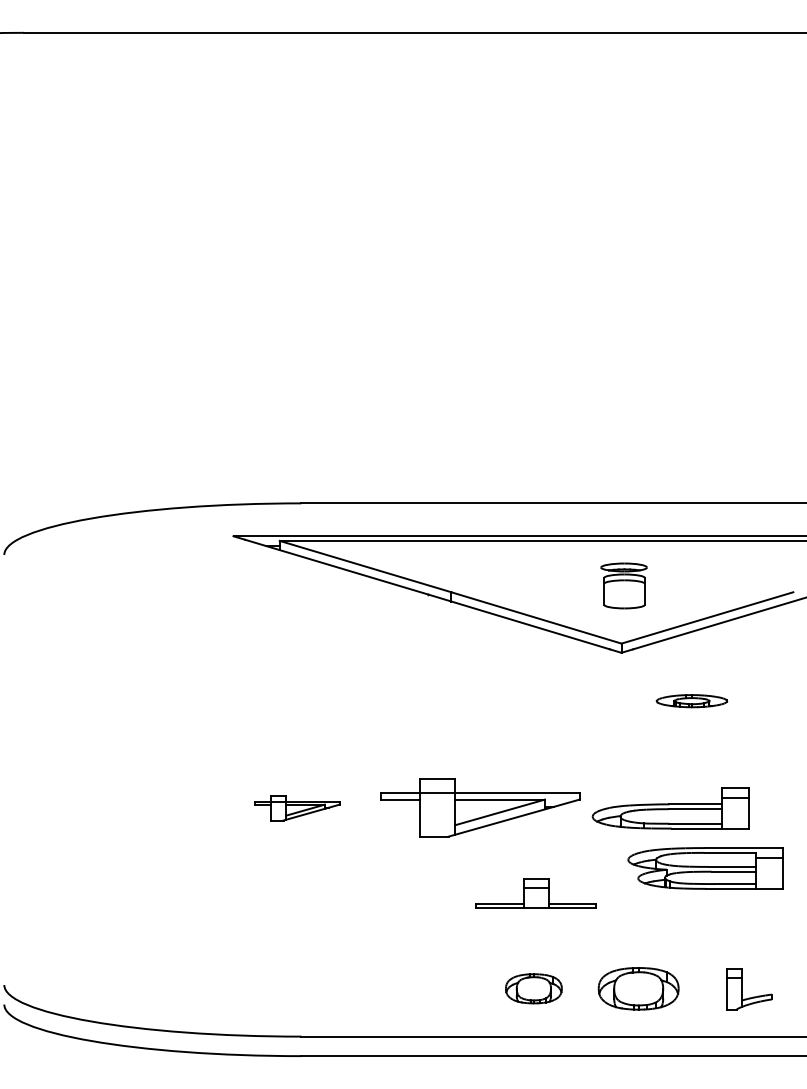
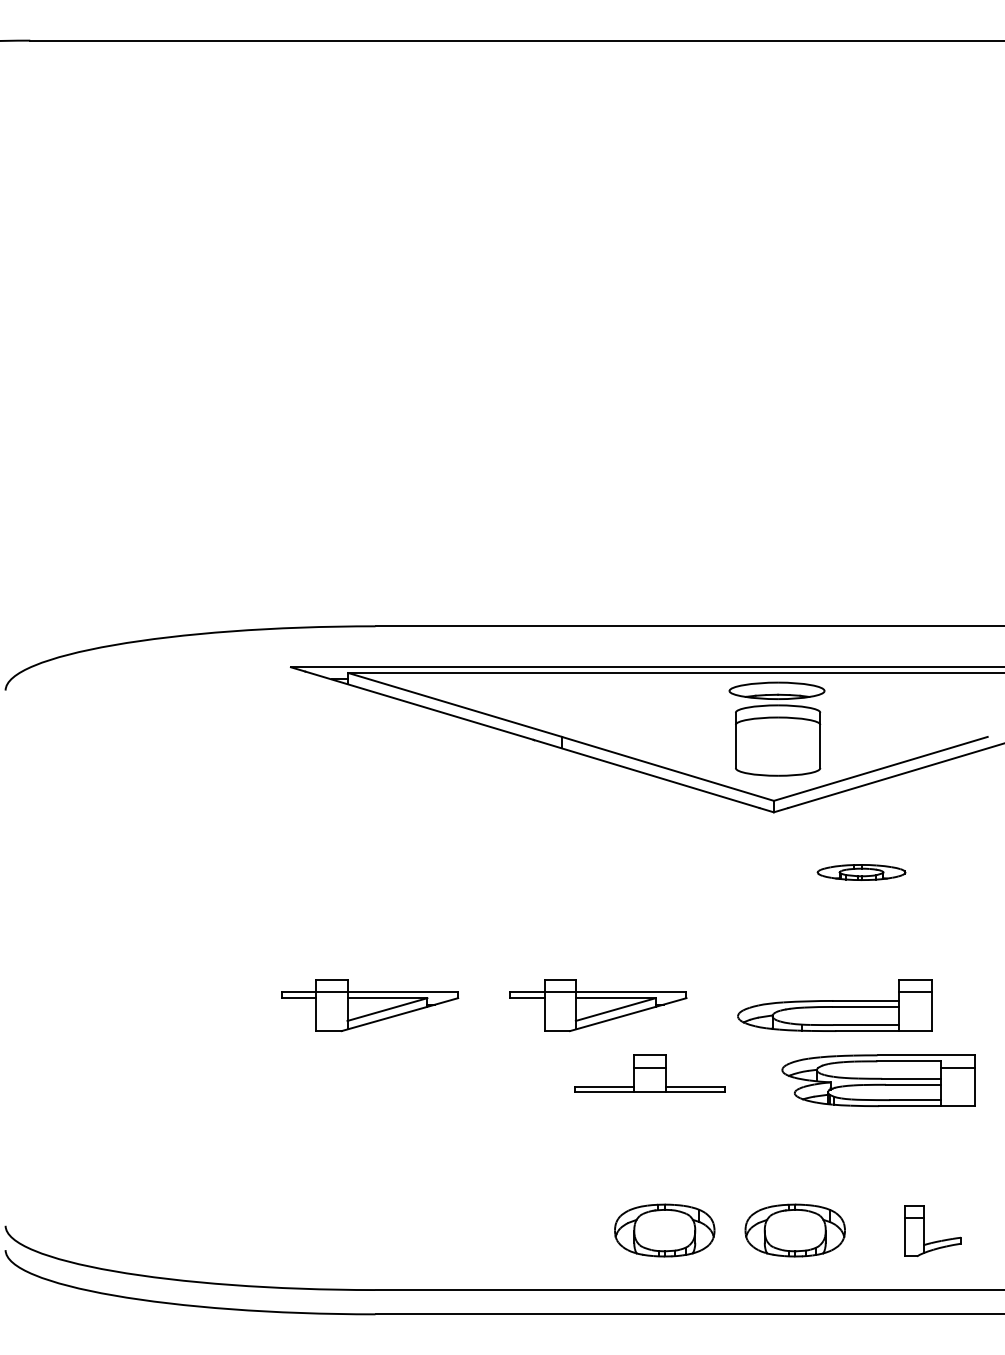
part: (623, 585) -> (776, 728), size x1.67
part: (297, 808) -> (370, 1005), size x1.67
part: (480, 808) -> (598, 1005), size x0.71
part: (536, 893) -> (649, 1073), moved
part: (533, 988) -> (664, 1230), size x1.43

